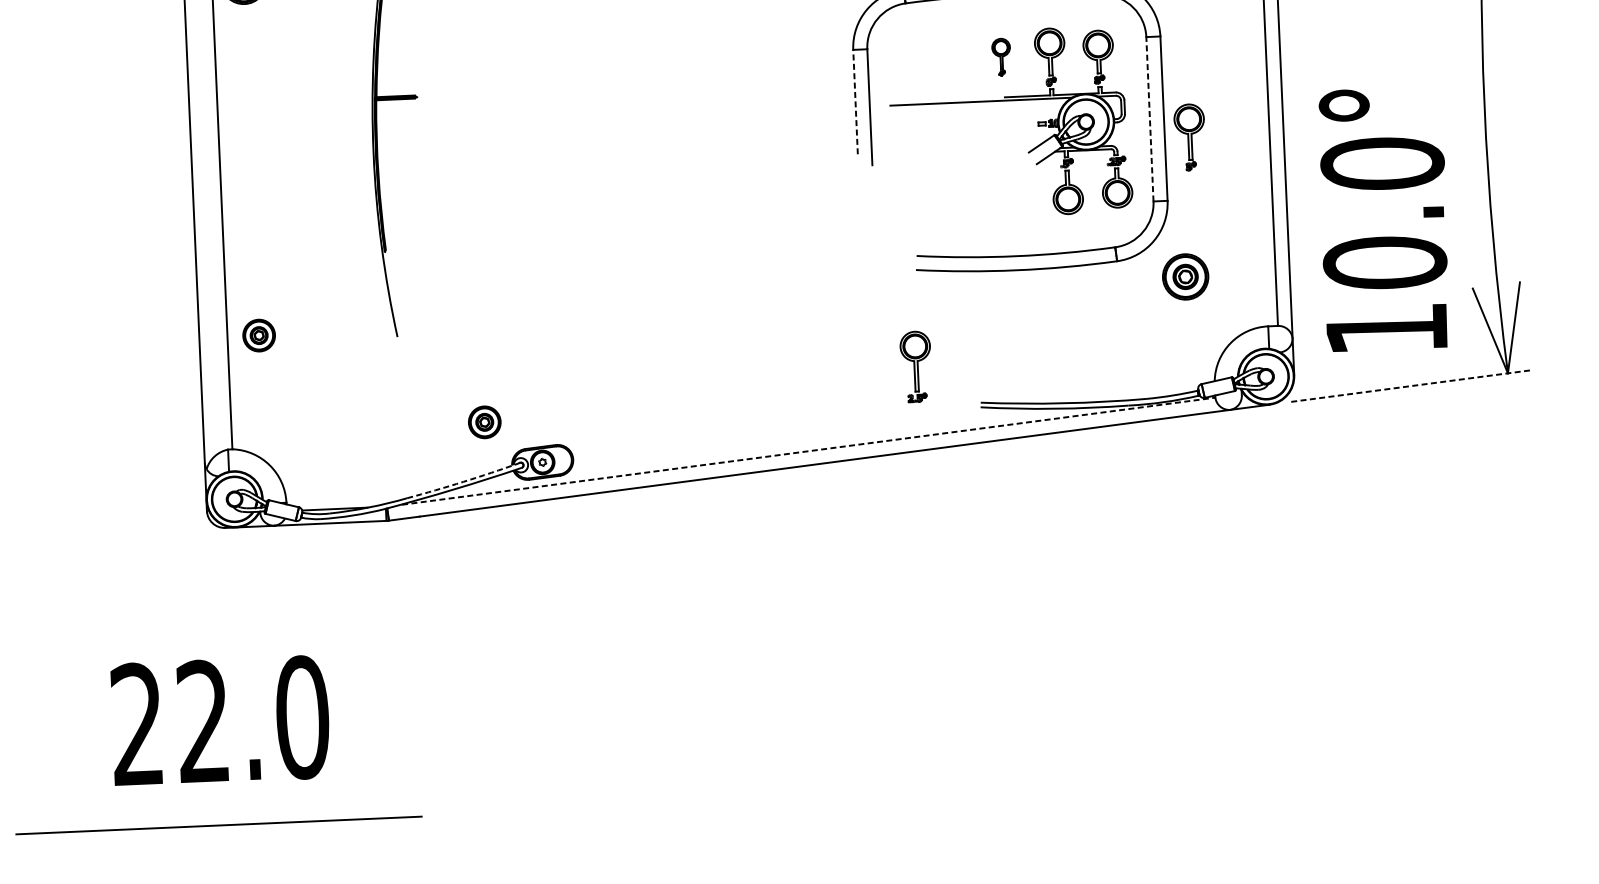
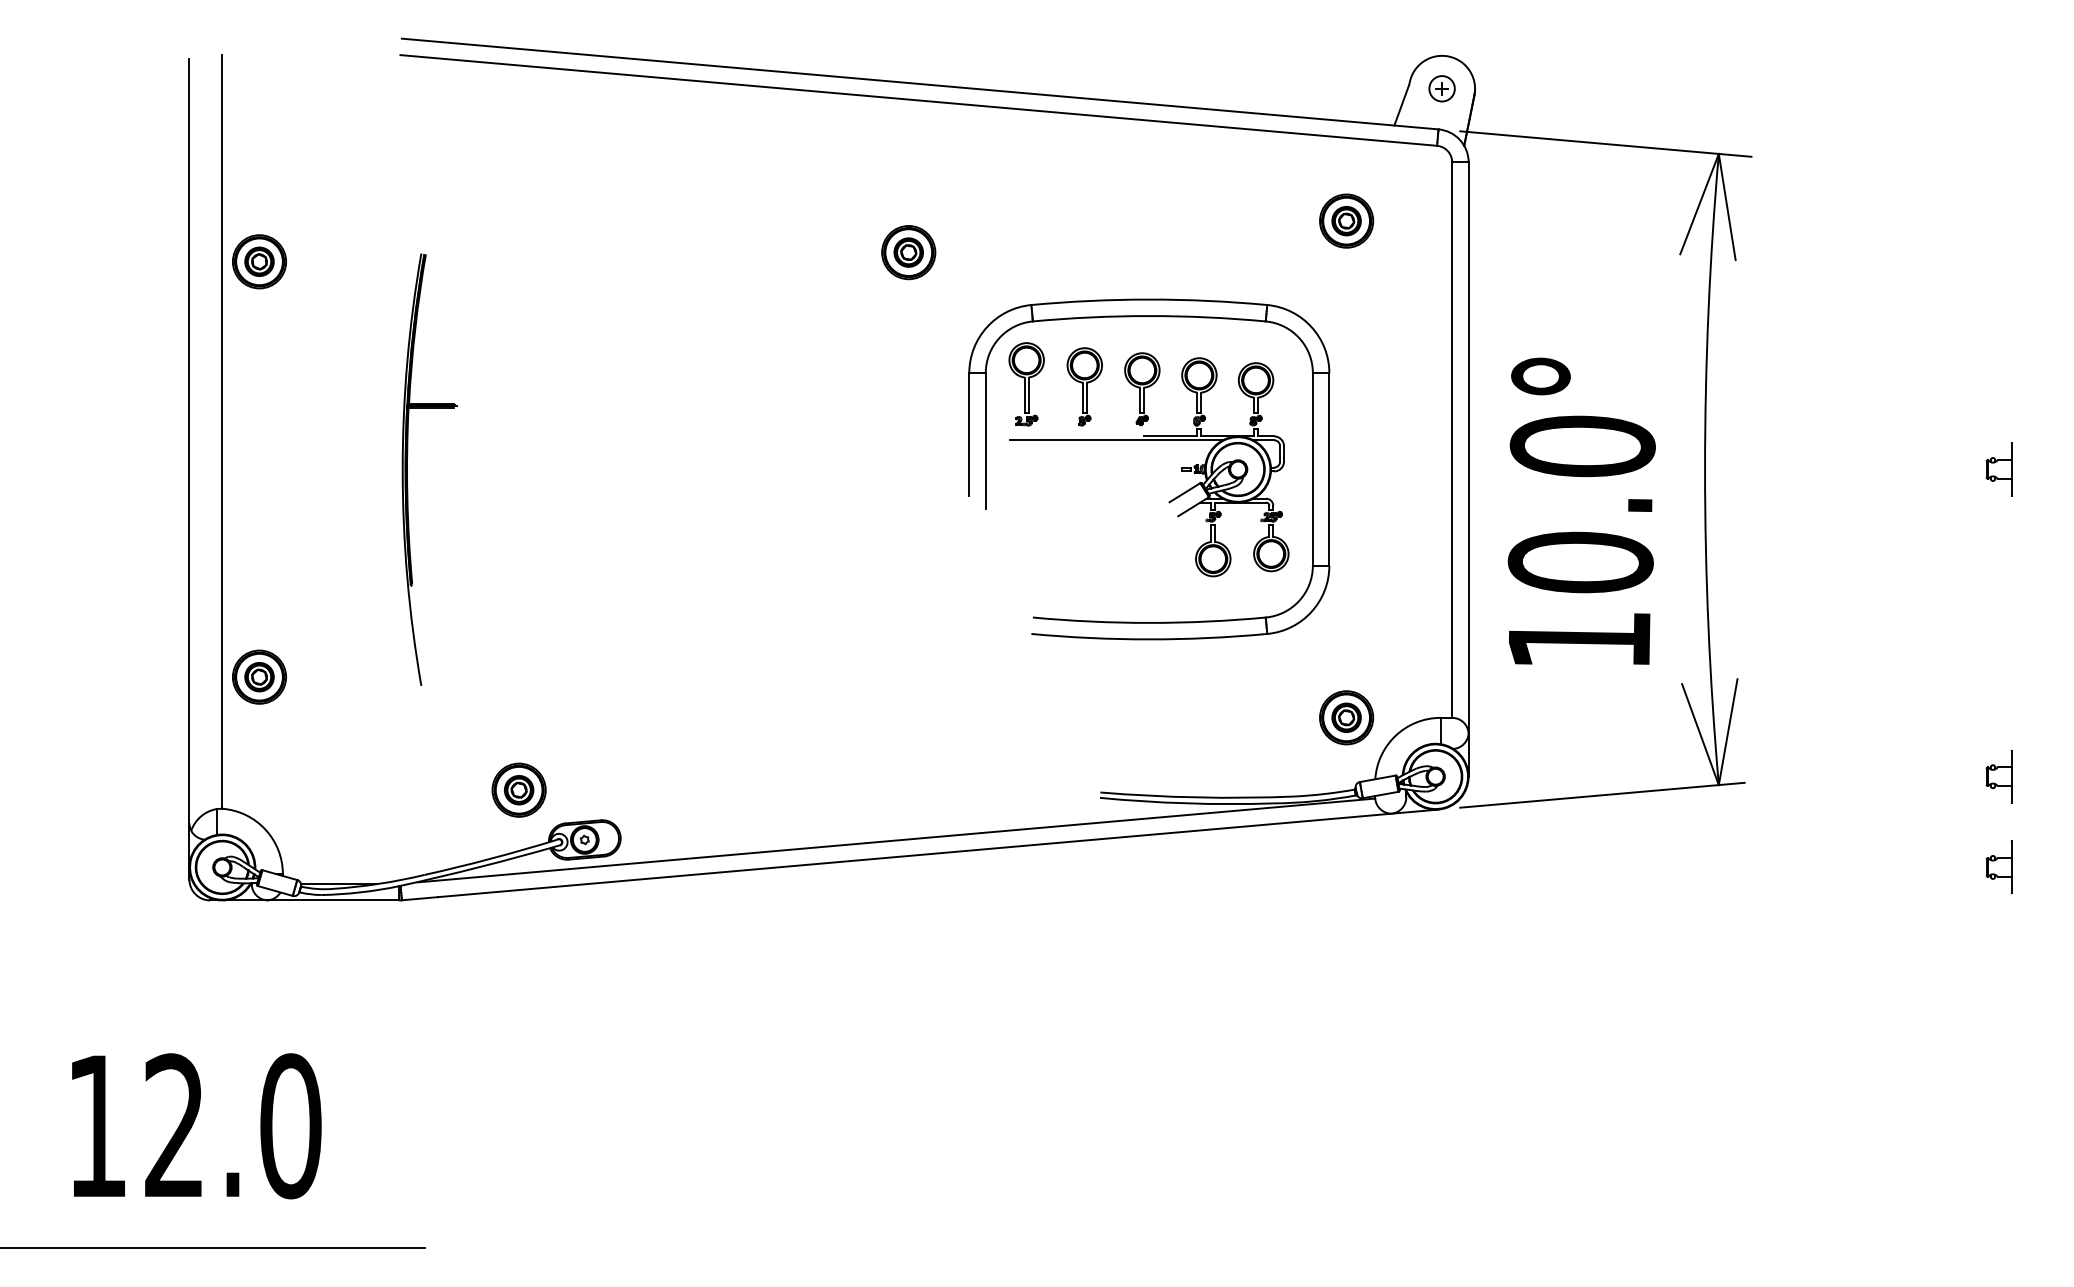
part: (1001, 57) -> (1142, 389), size x1.67
line: (855, 101) -> (969, 433), dashed -> solid
line: (1149, 118) -> (1312, 468), dashed -> solid
part: (1189, 137) -> (1084, 386), moved
text: (1383, 218) -> (1581, 510), moved
part: (1185, 276) -> (1346, 717), moved
part: (259, 335) -> (259, 676), size x1.43
part: (916, 367) -> (1026, 384), moved
line: (1409, 386) -> (1602, 795), dashed -> solid
part: (484, 421) -> (518, 789), size x1.43
line: (809, 451) -> (897, 840), dashed -> solid
arc: (463, 481) -> (491, 858), dashed -> solid
text: (135, 723) -> (95, 1124), 22.0 -> 12.0

